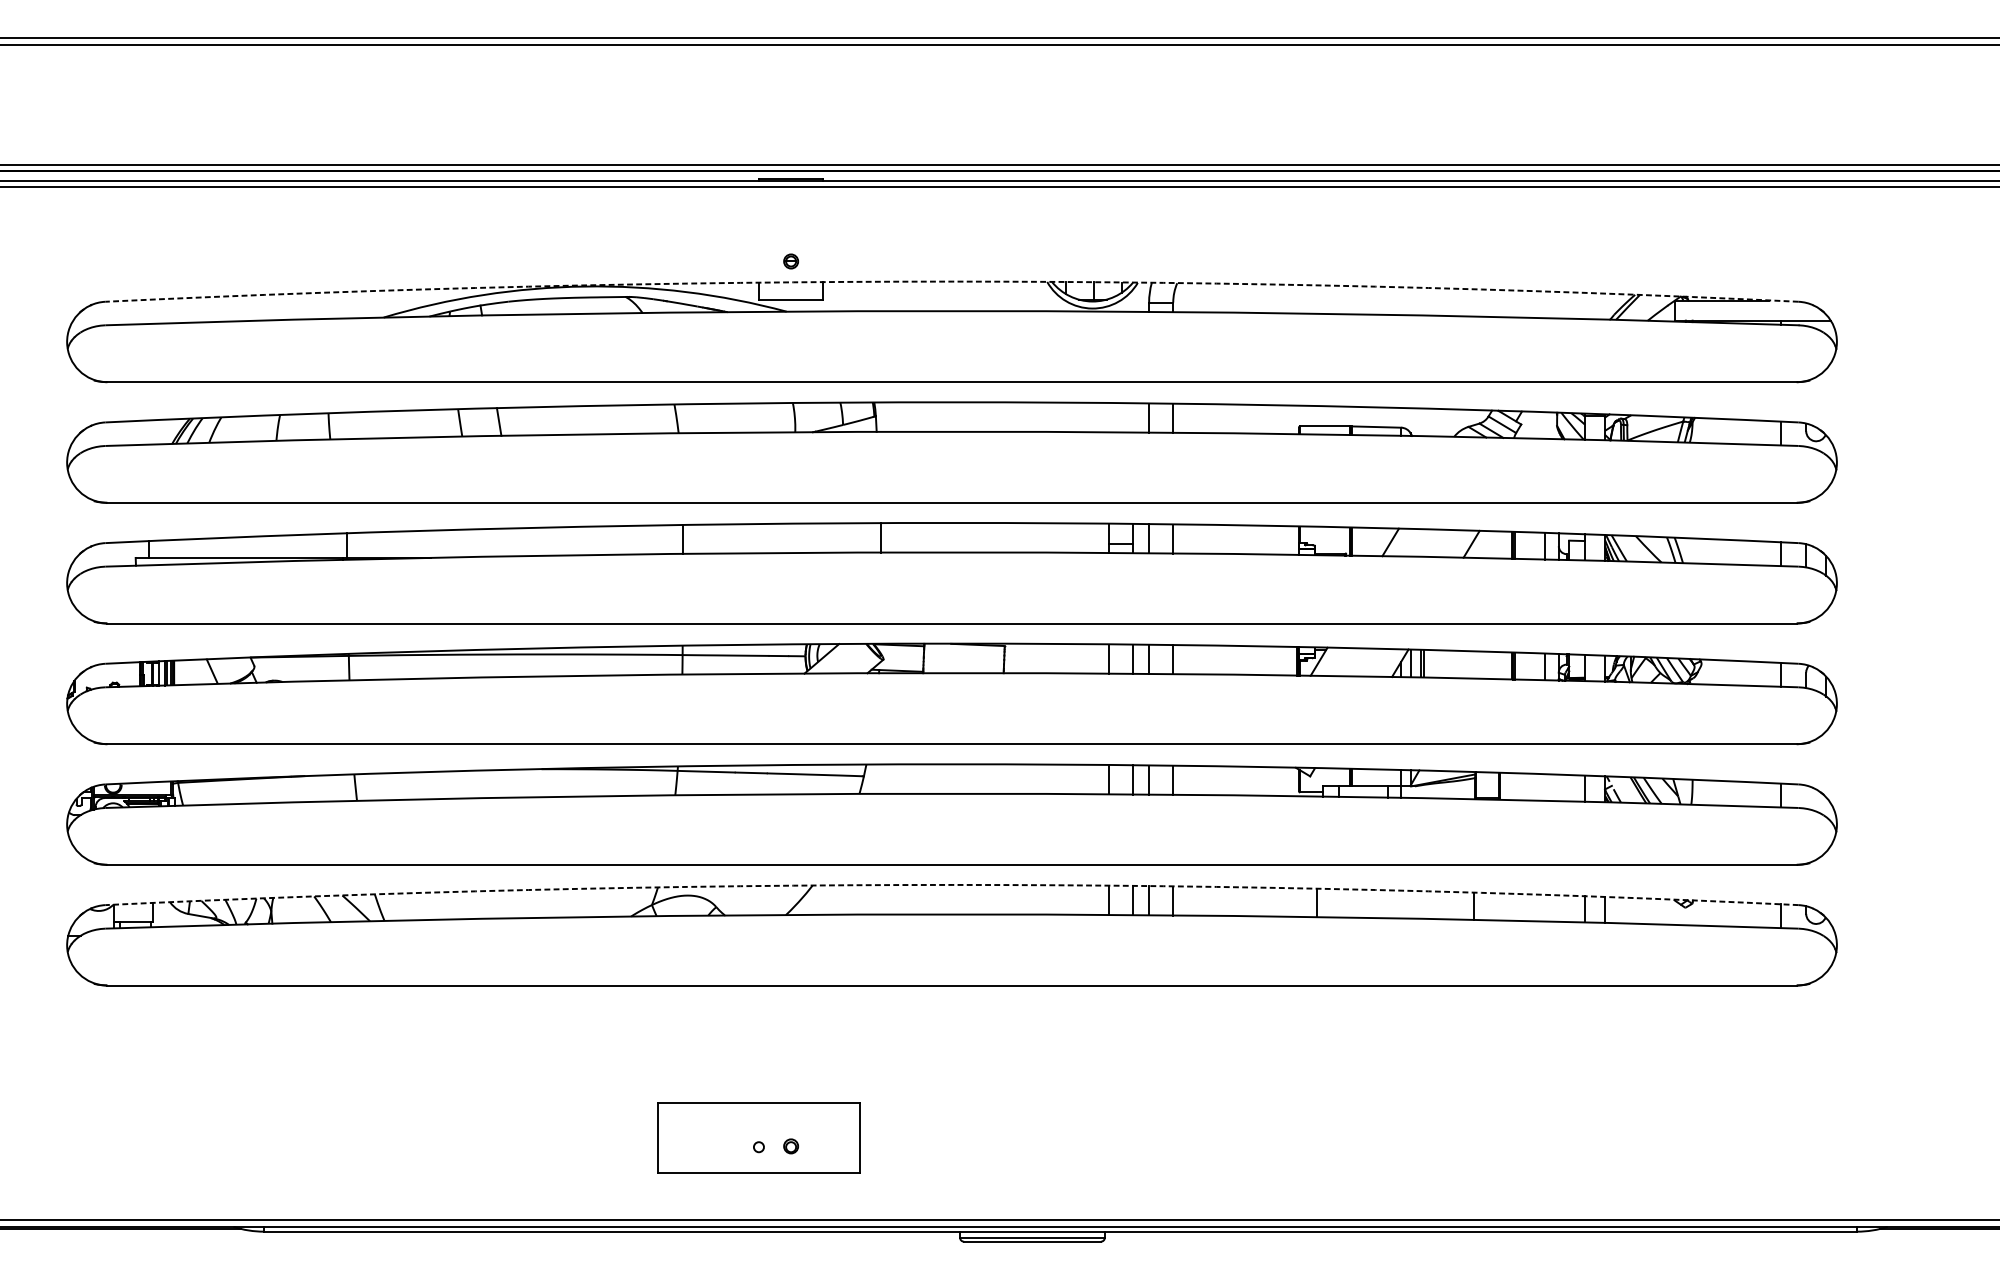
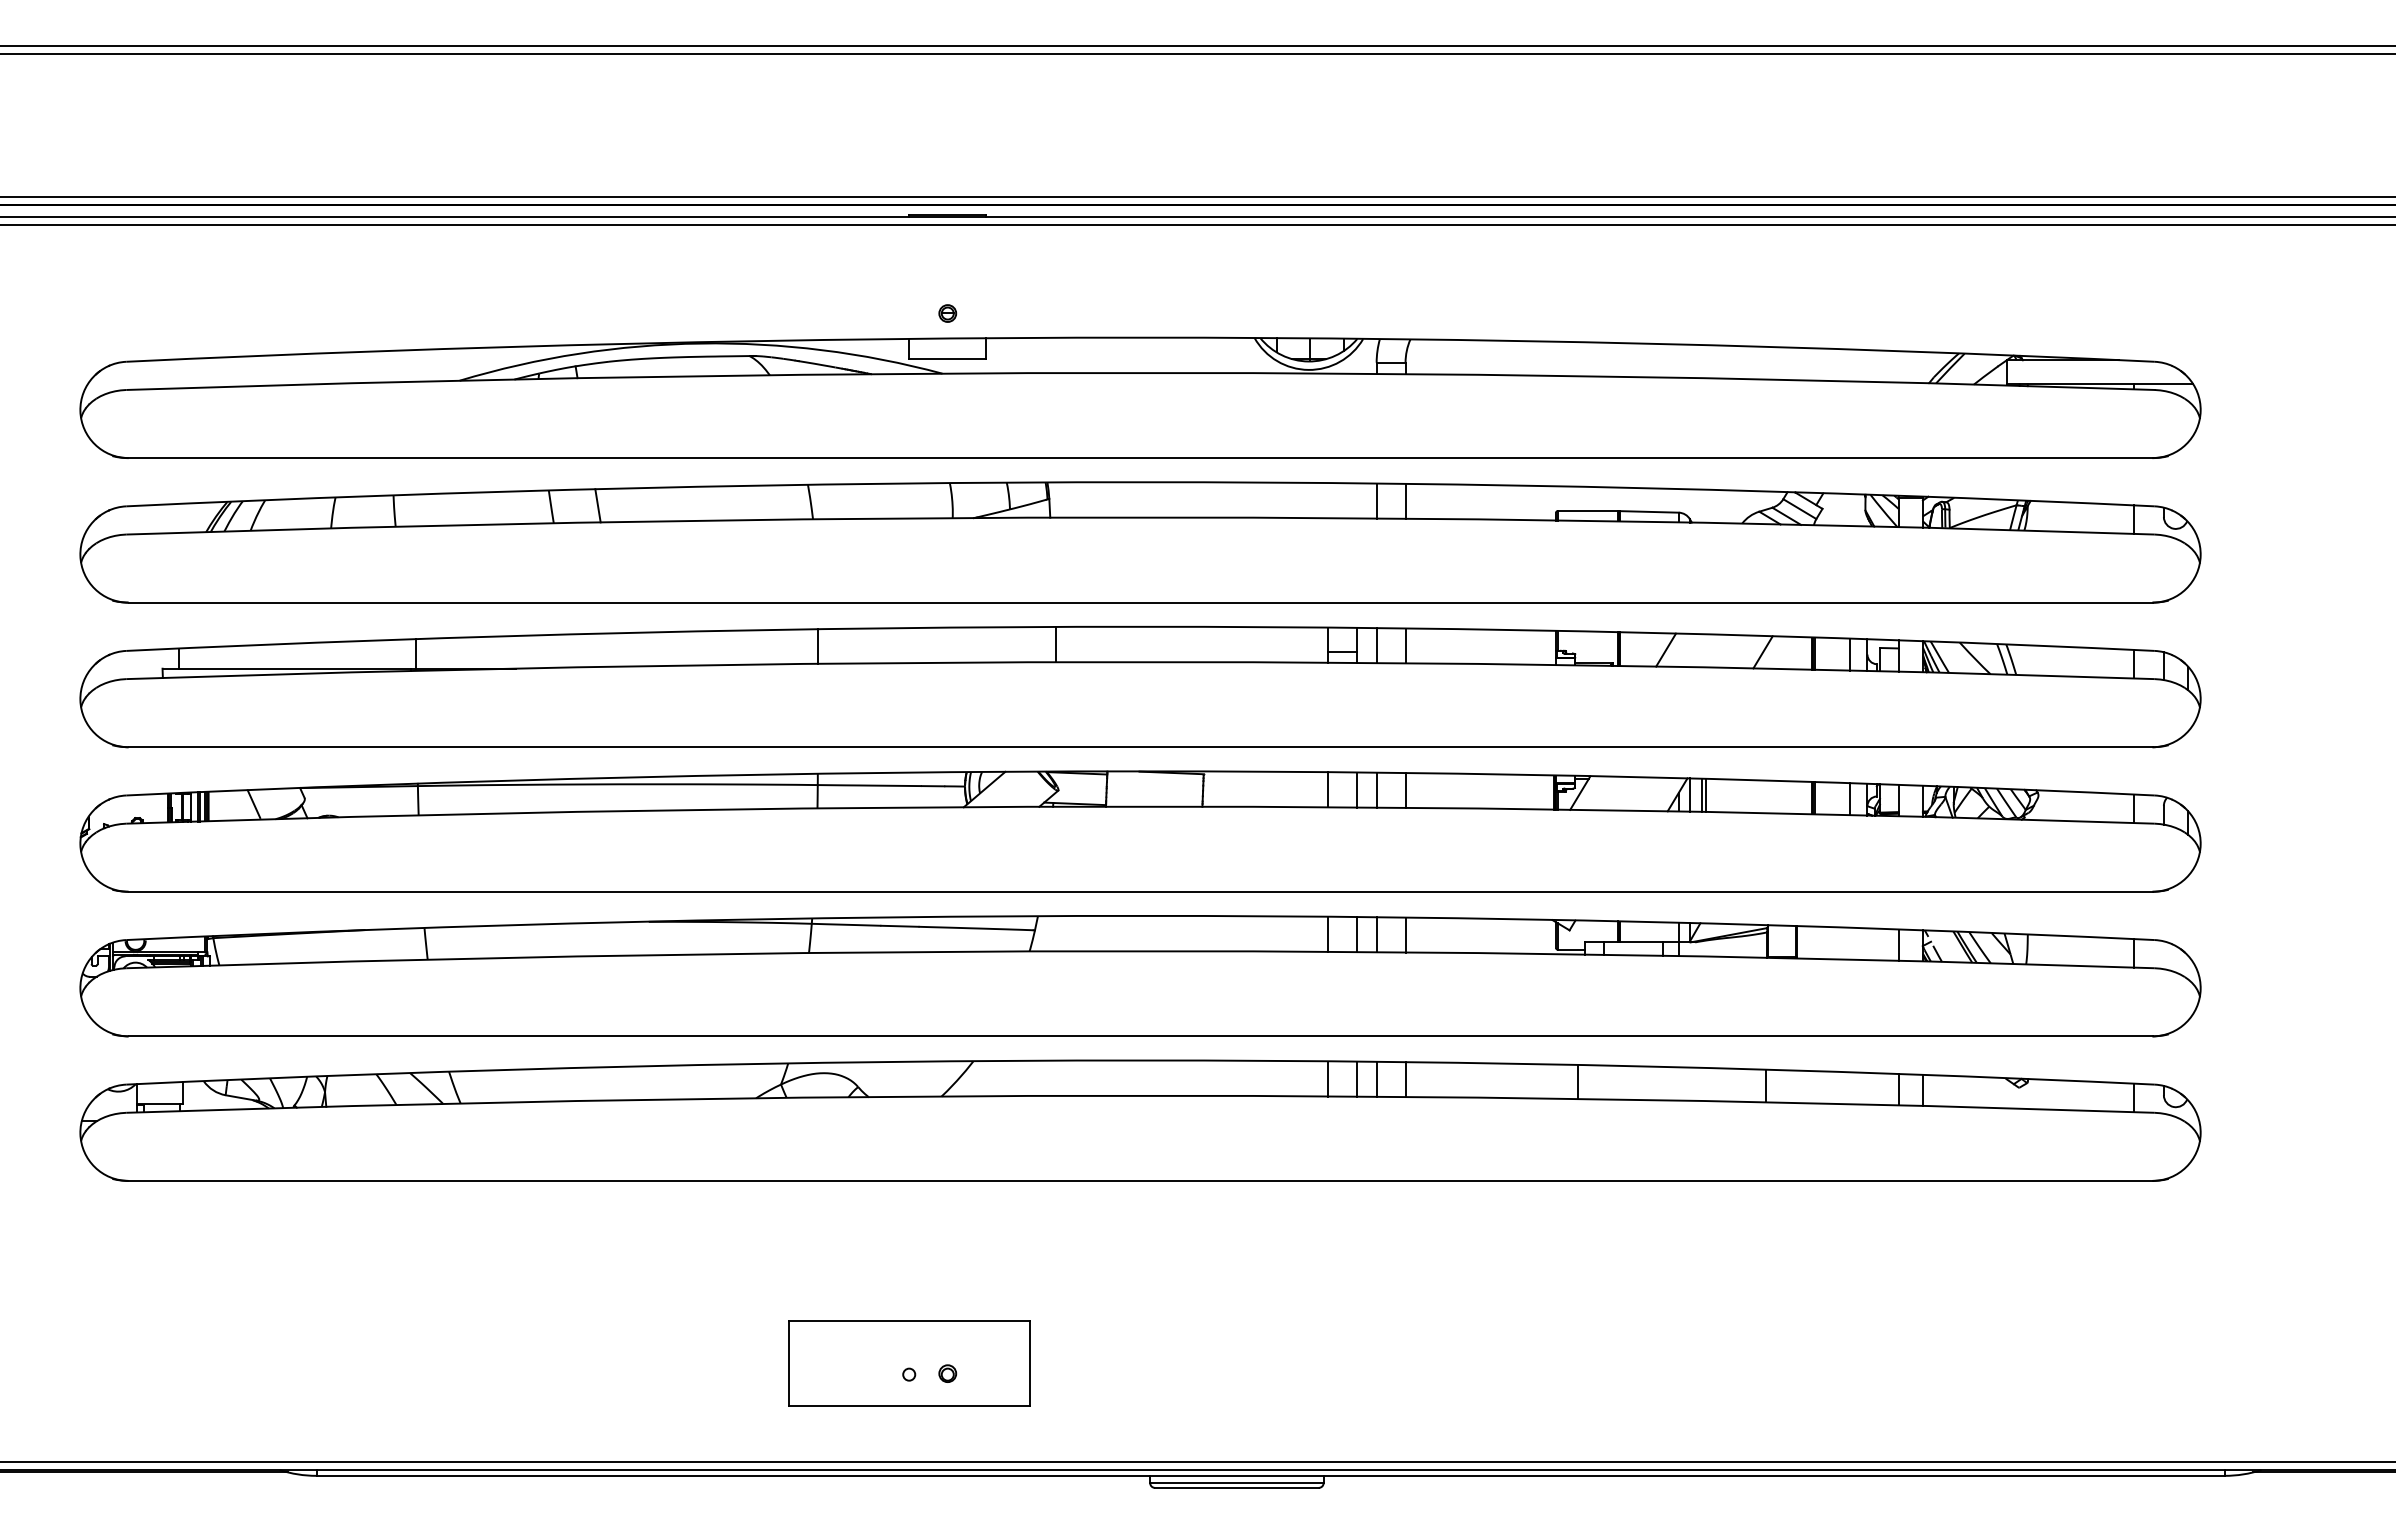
arc: (952, 281) -> (1140, 337), dashed -> solid
arc: (952, 884) -> (1140, 1060), dashed -> solid

